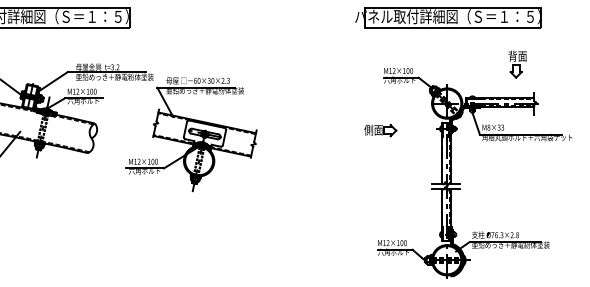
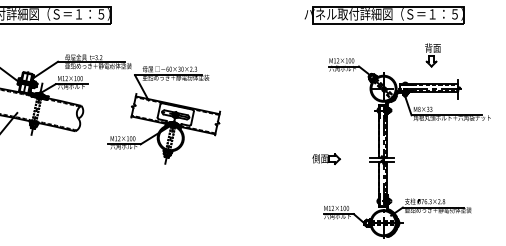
part: (517, 64) -> (432, 55), moved
part: (380, 130) -> (326, 159), moved

